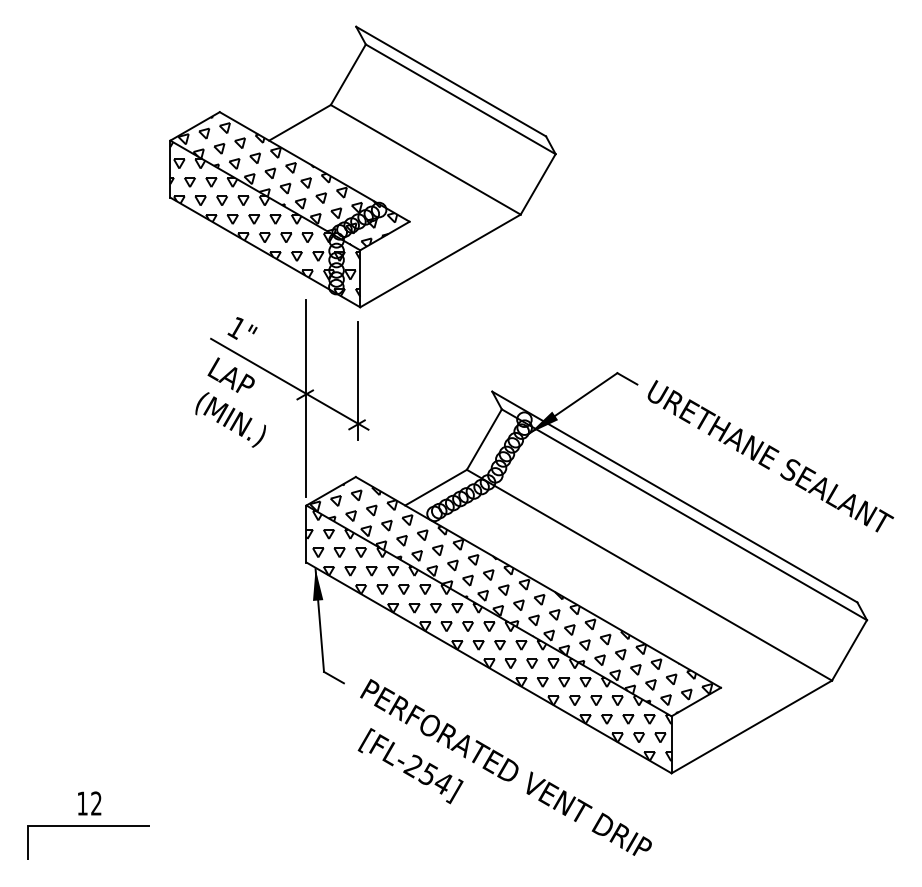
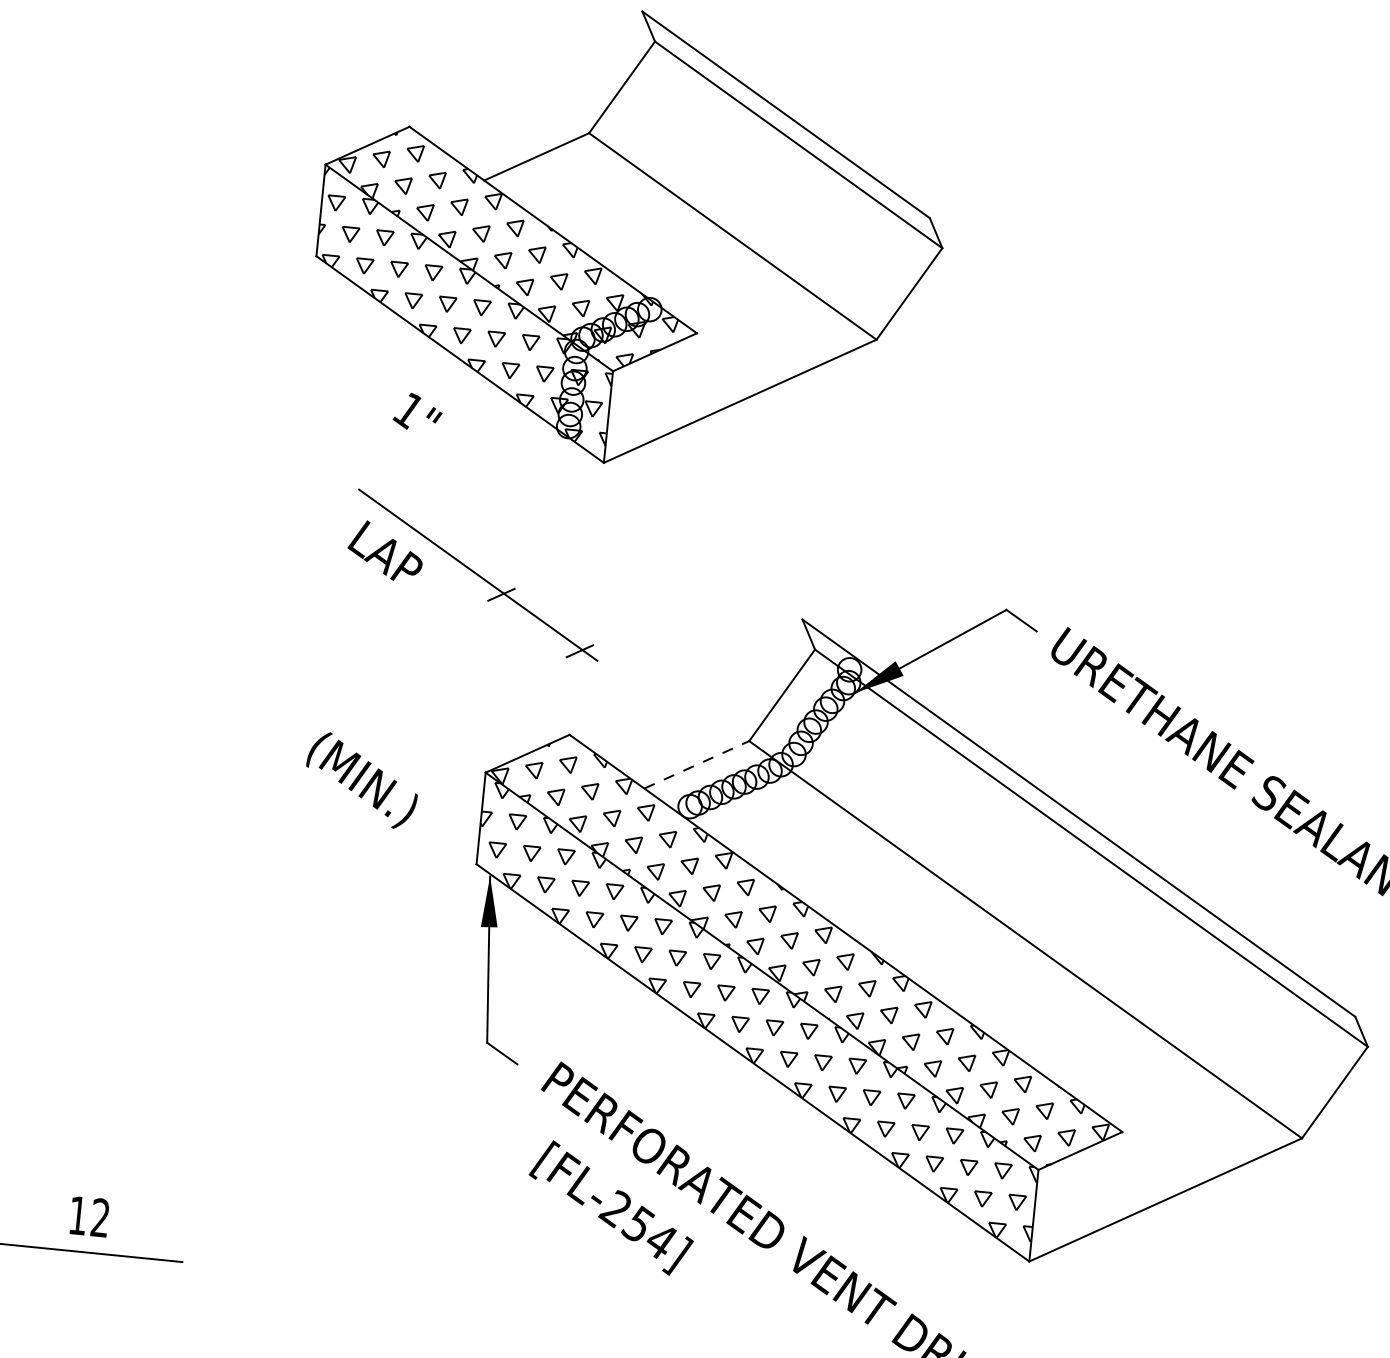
text: (242, 328) -> (417, 412), moved
line: (358, 380) -> (589, 580), removed
line: (306, 398) -> (502, 600), removed
text: (230, 419) -> (361, 779), moved
line: (436, 487) -> (697, 764), solid -> dashed

